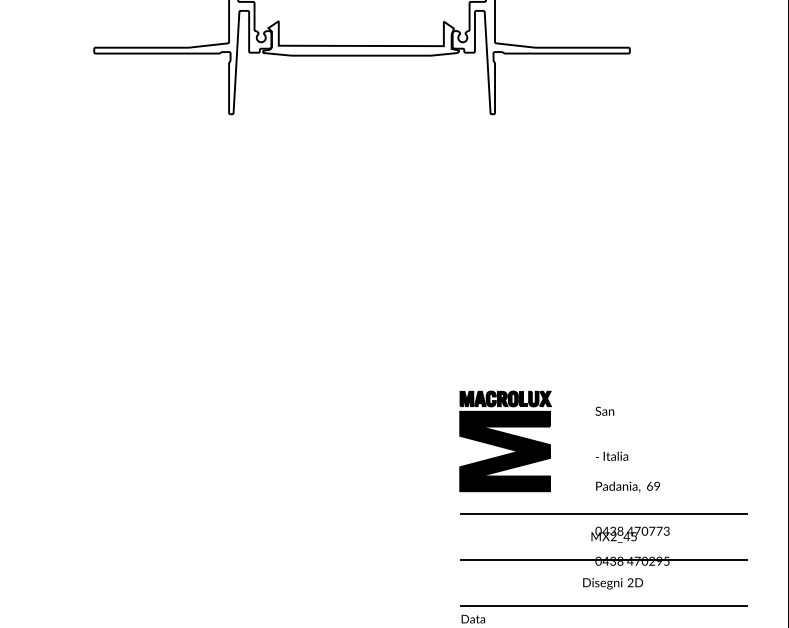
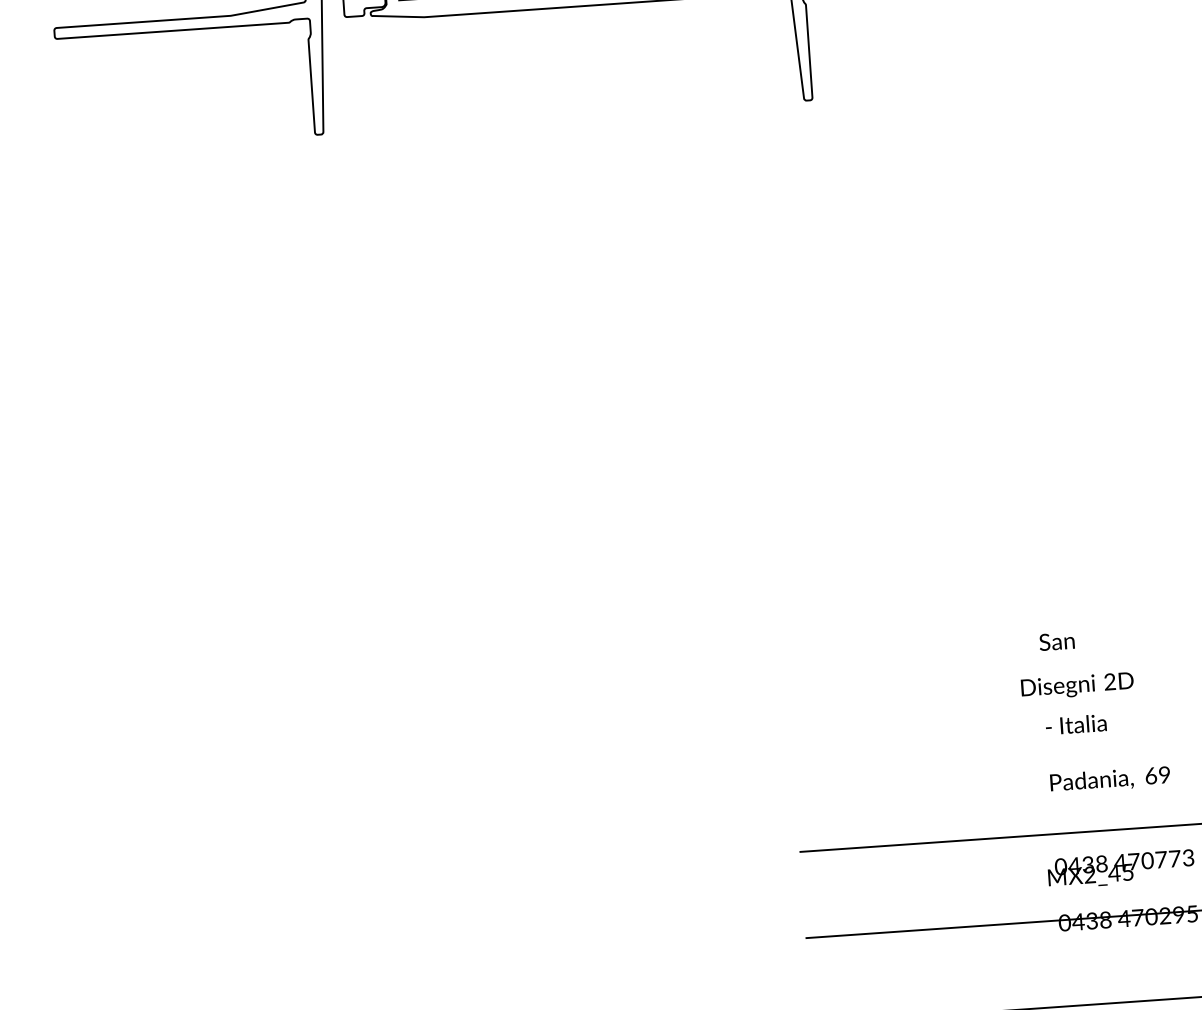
part: (505, 441) -> (875, 711), removed
text: (613, 583) -> (1078, 685), moved

